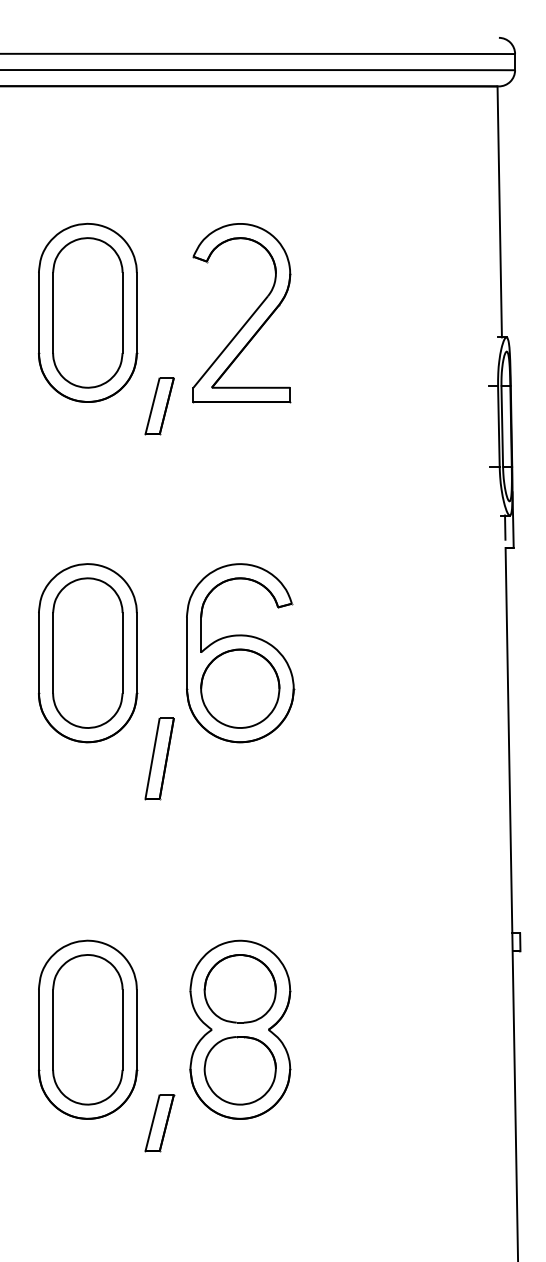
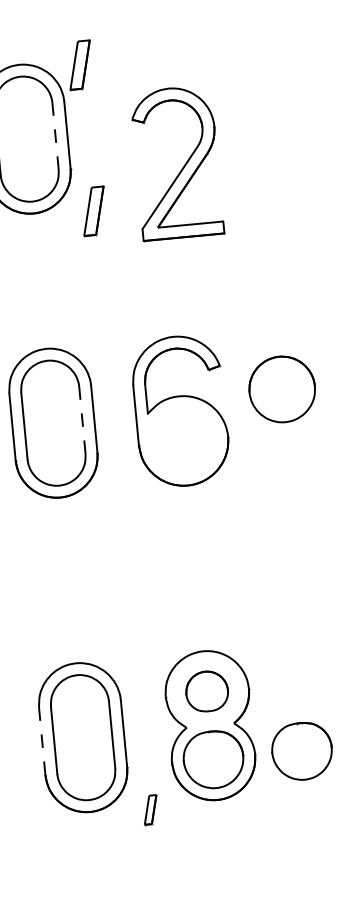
part: (159, 231) -> (79, 65), added
line: (122, 312) -> (55, 136), solid -> dashed
part: (247, 319) -> (182, 167), moved
line: (122, 652) -> (82, 419), solid -> dashed
part: (240, 688) -> (282, 389), moved
part: (159, 758) -> (121, 505), removed
part: (239, 988) -> (206, 691), size x0.7
line: (38, 1029) -> (41, 741), solid -> dashed
part: (345, 1070) -> (301, 751), added
part: (159, 1123) -> (150, 810), size x0.6

